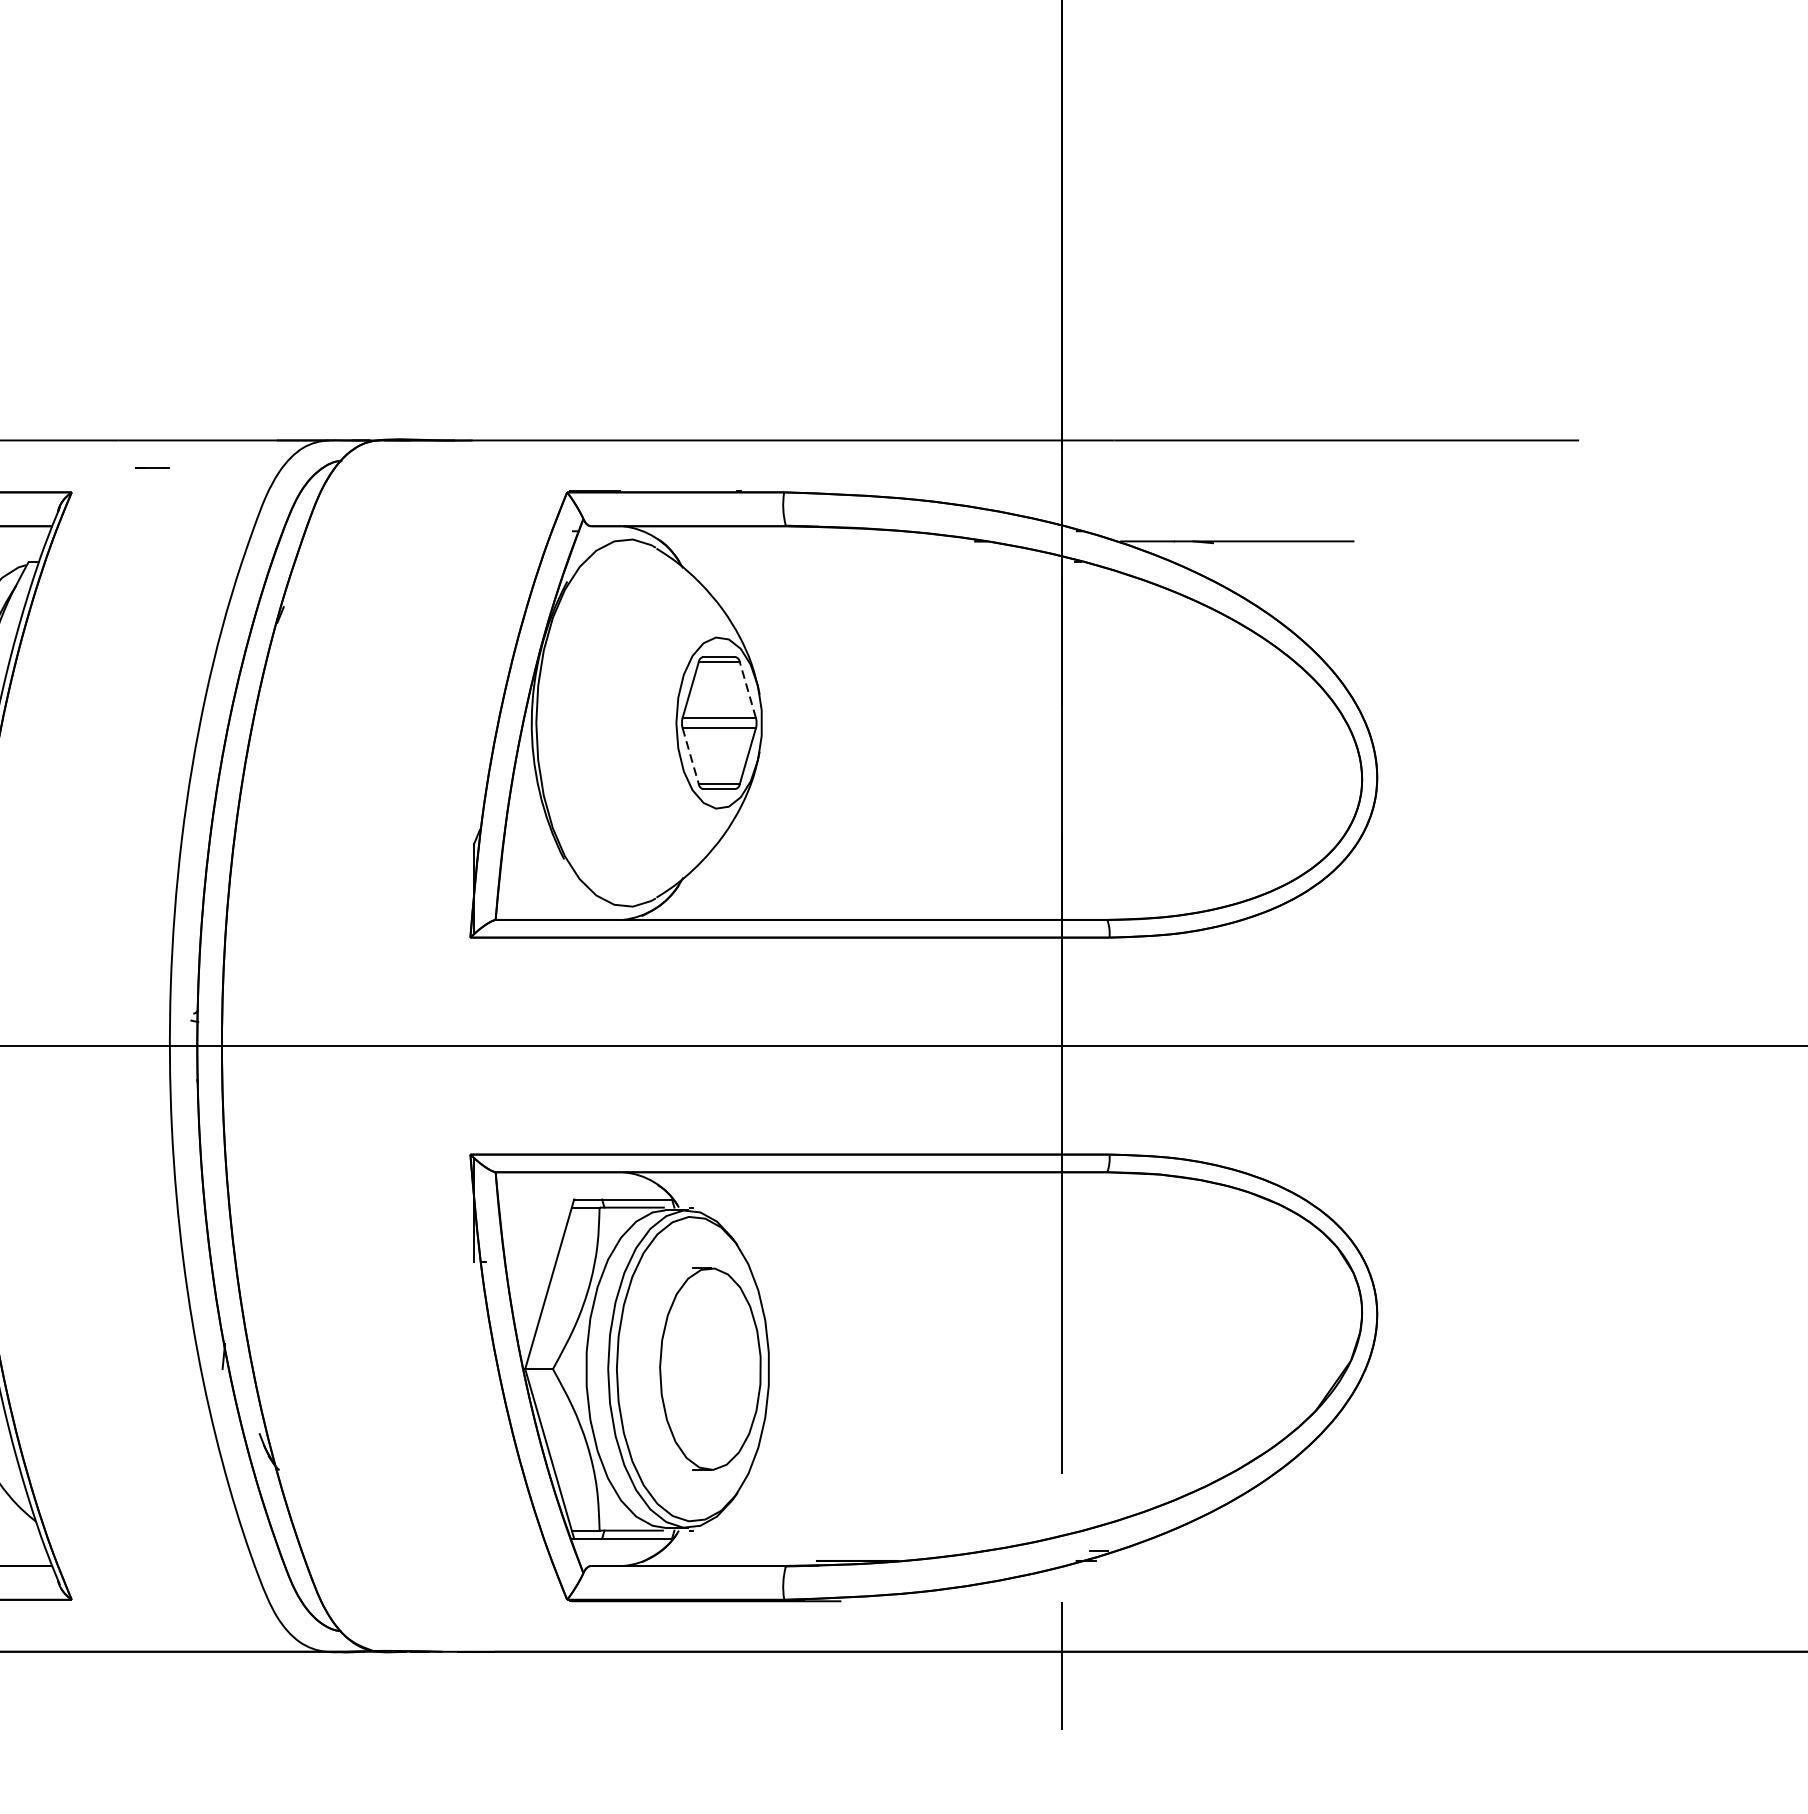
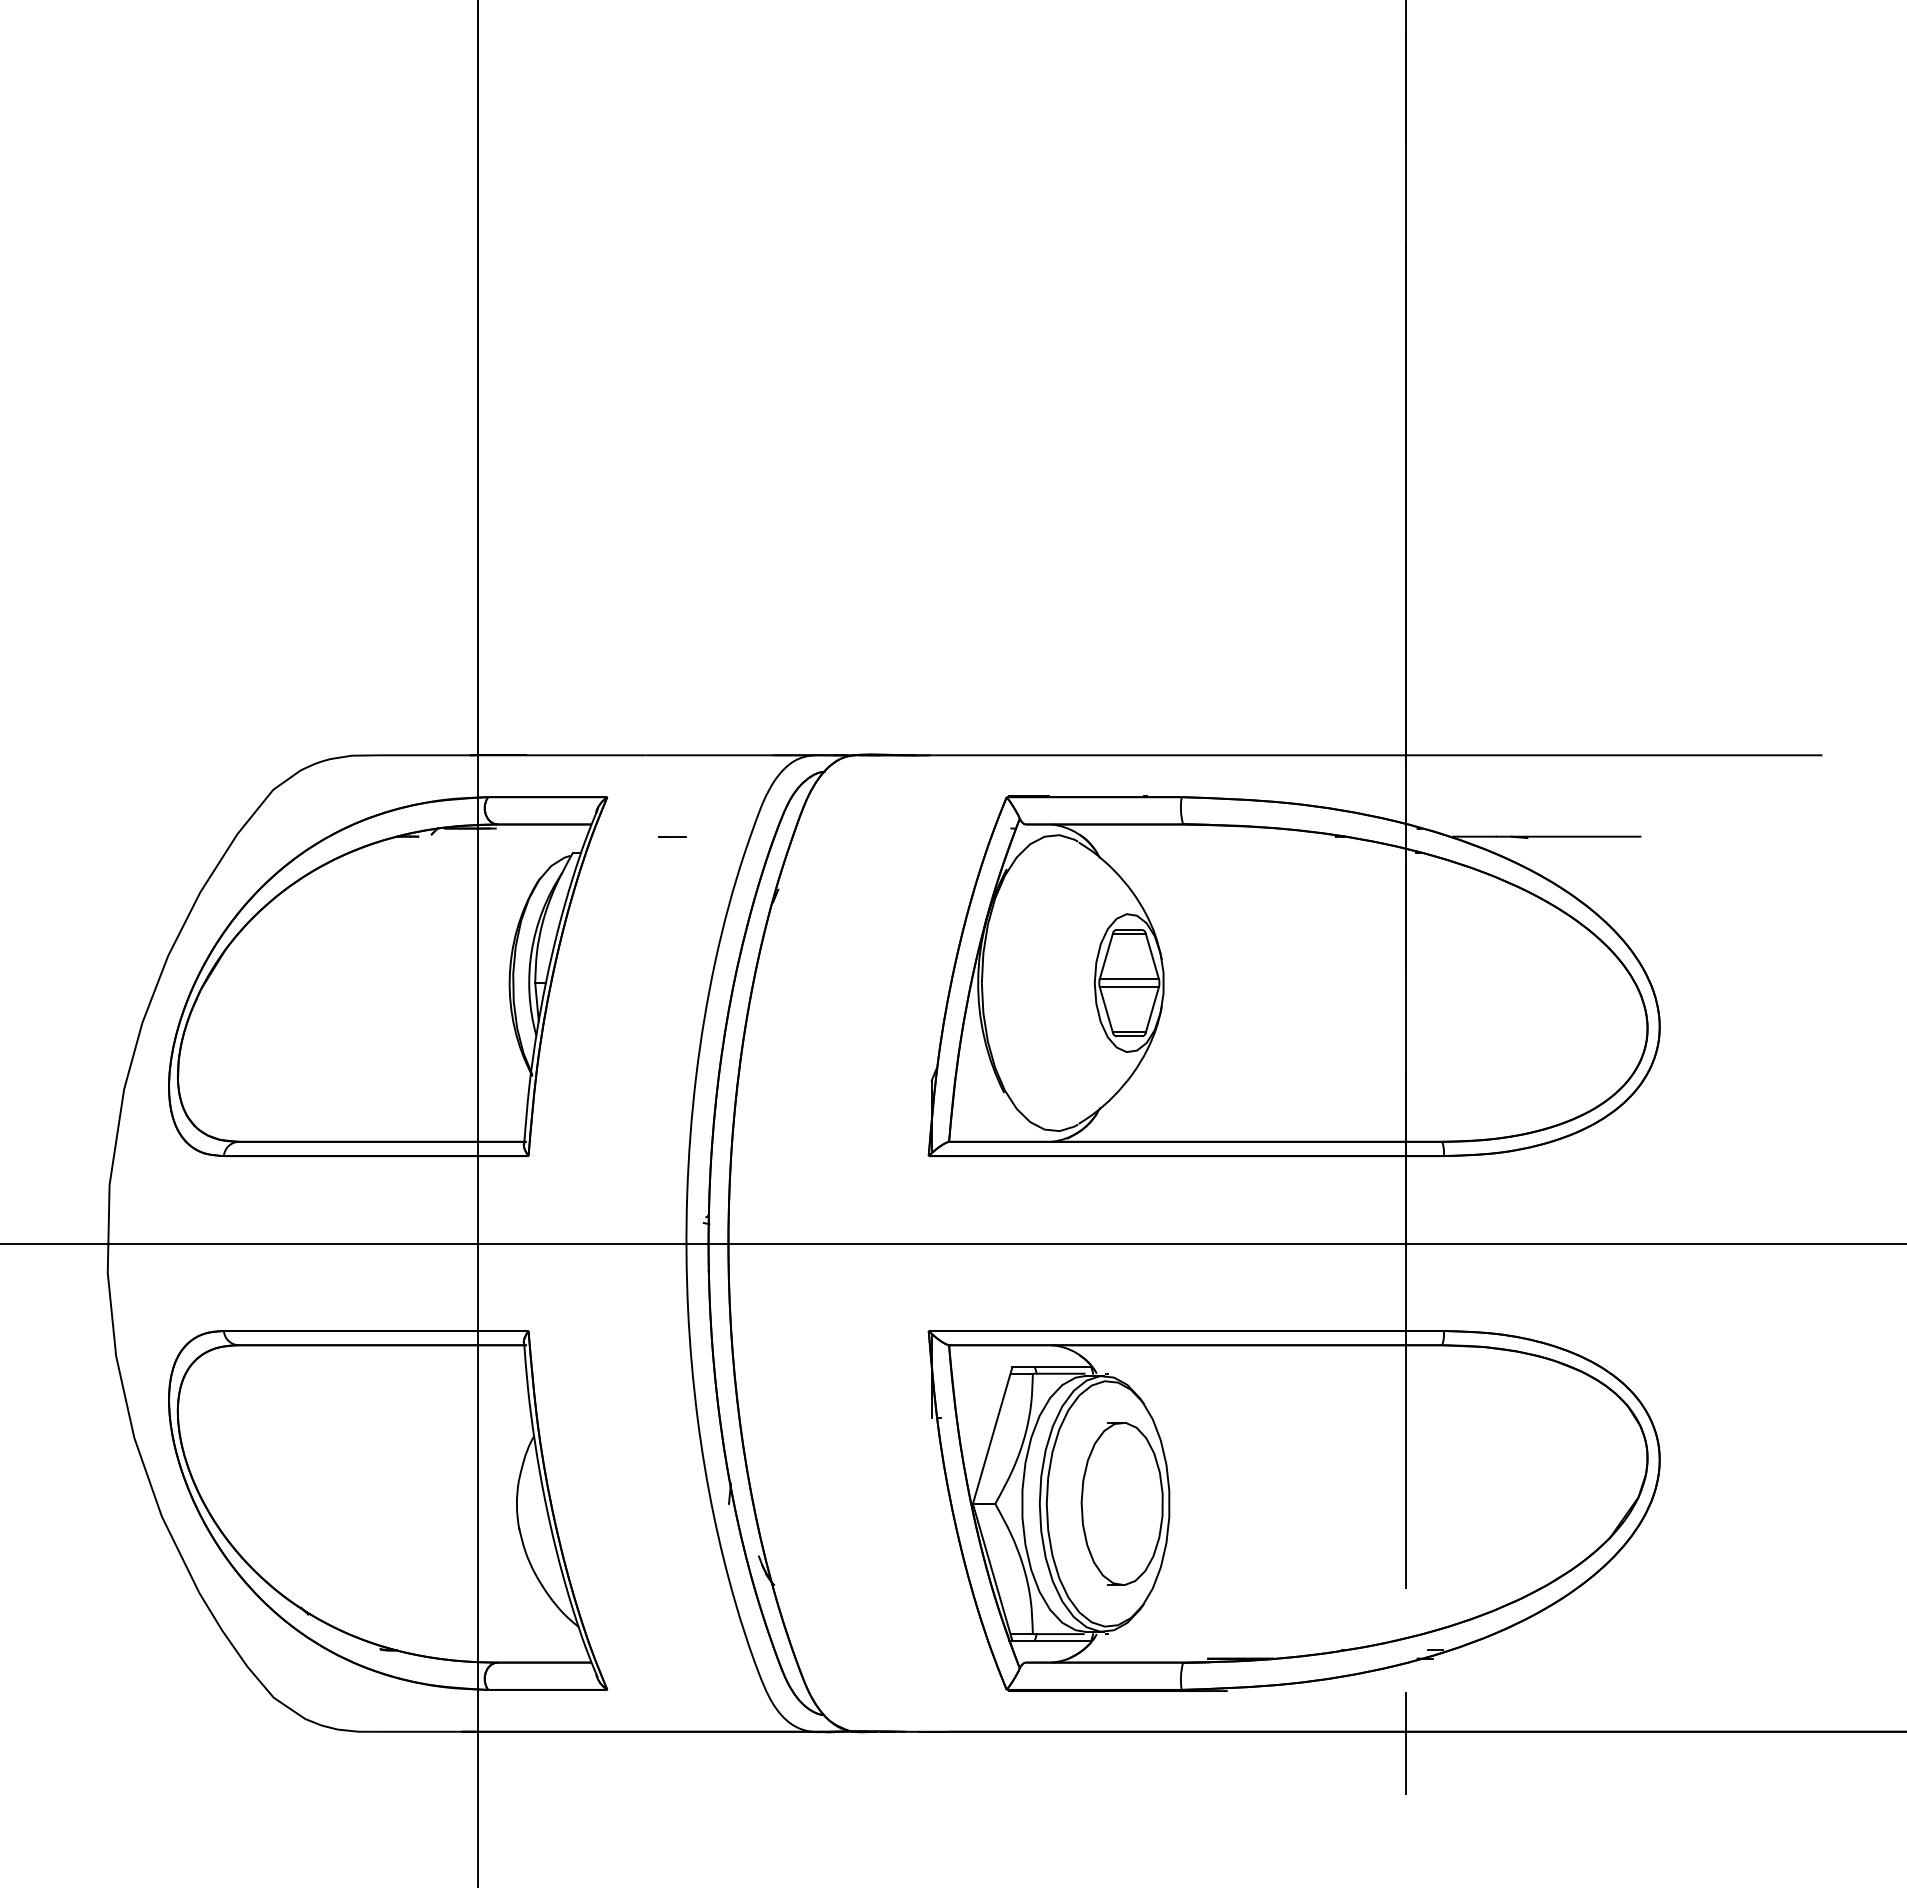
line: (152, 467) -> (672, 836), moved
line: (747, 690) -> (1152, 956), dashed -> solid
line: (690, 757) -> (1106, 1010), dashed -> solid

